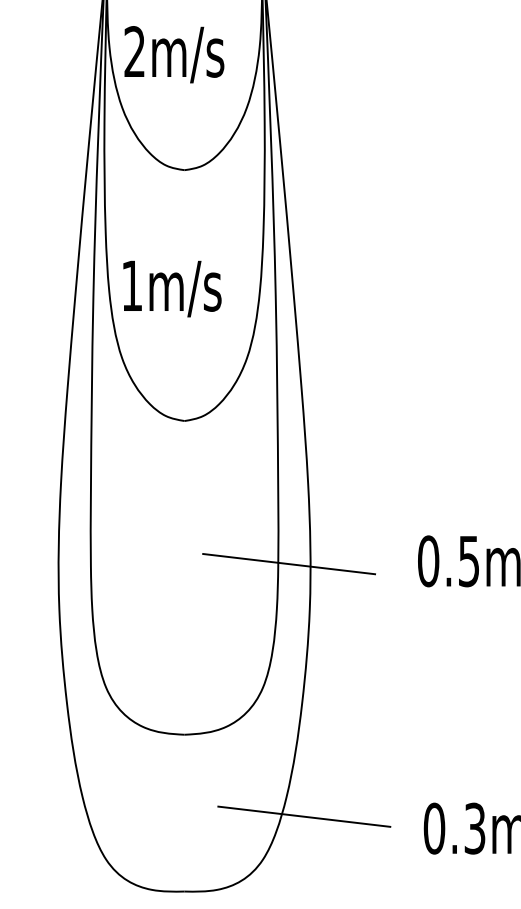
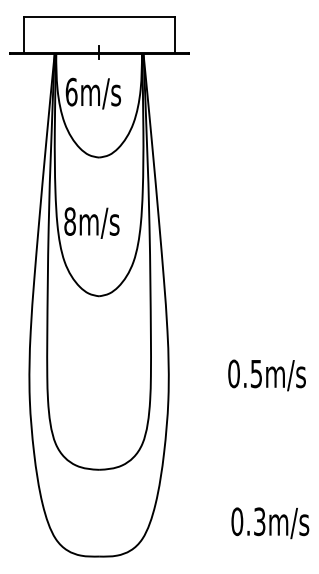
text: (134, 50) -> (71, 91), 2m/s -> 6m/s
text: (131, 285) -> (69, 221), 1m/s -> 8m/s
line: (288, 564) -> (156, 375), removed
line: (302, 815) -> (164, 514), removed

